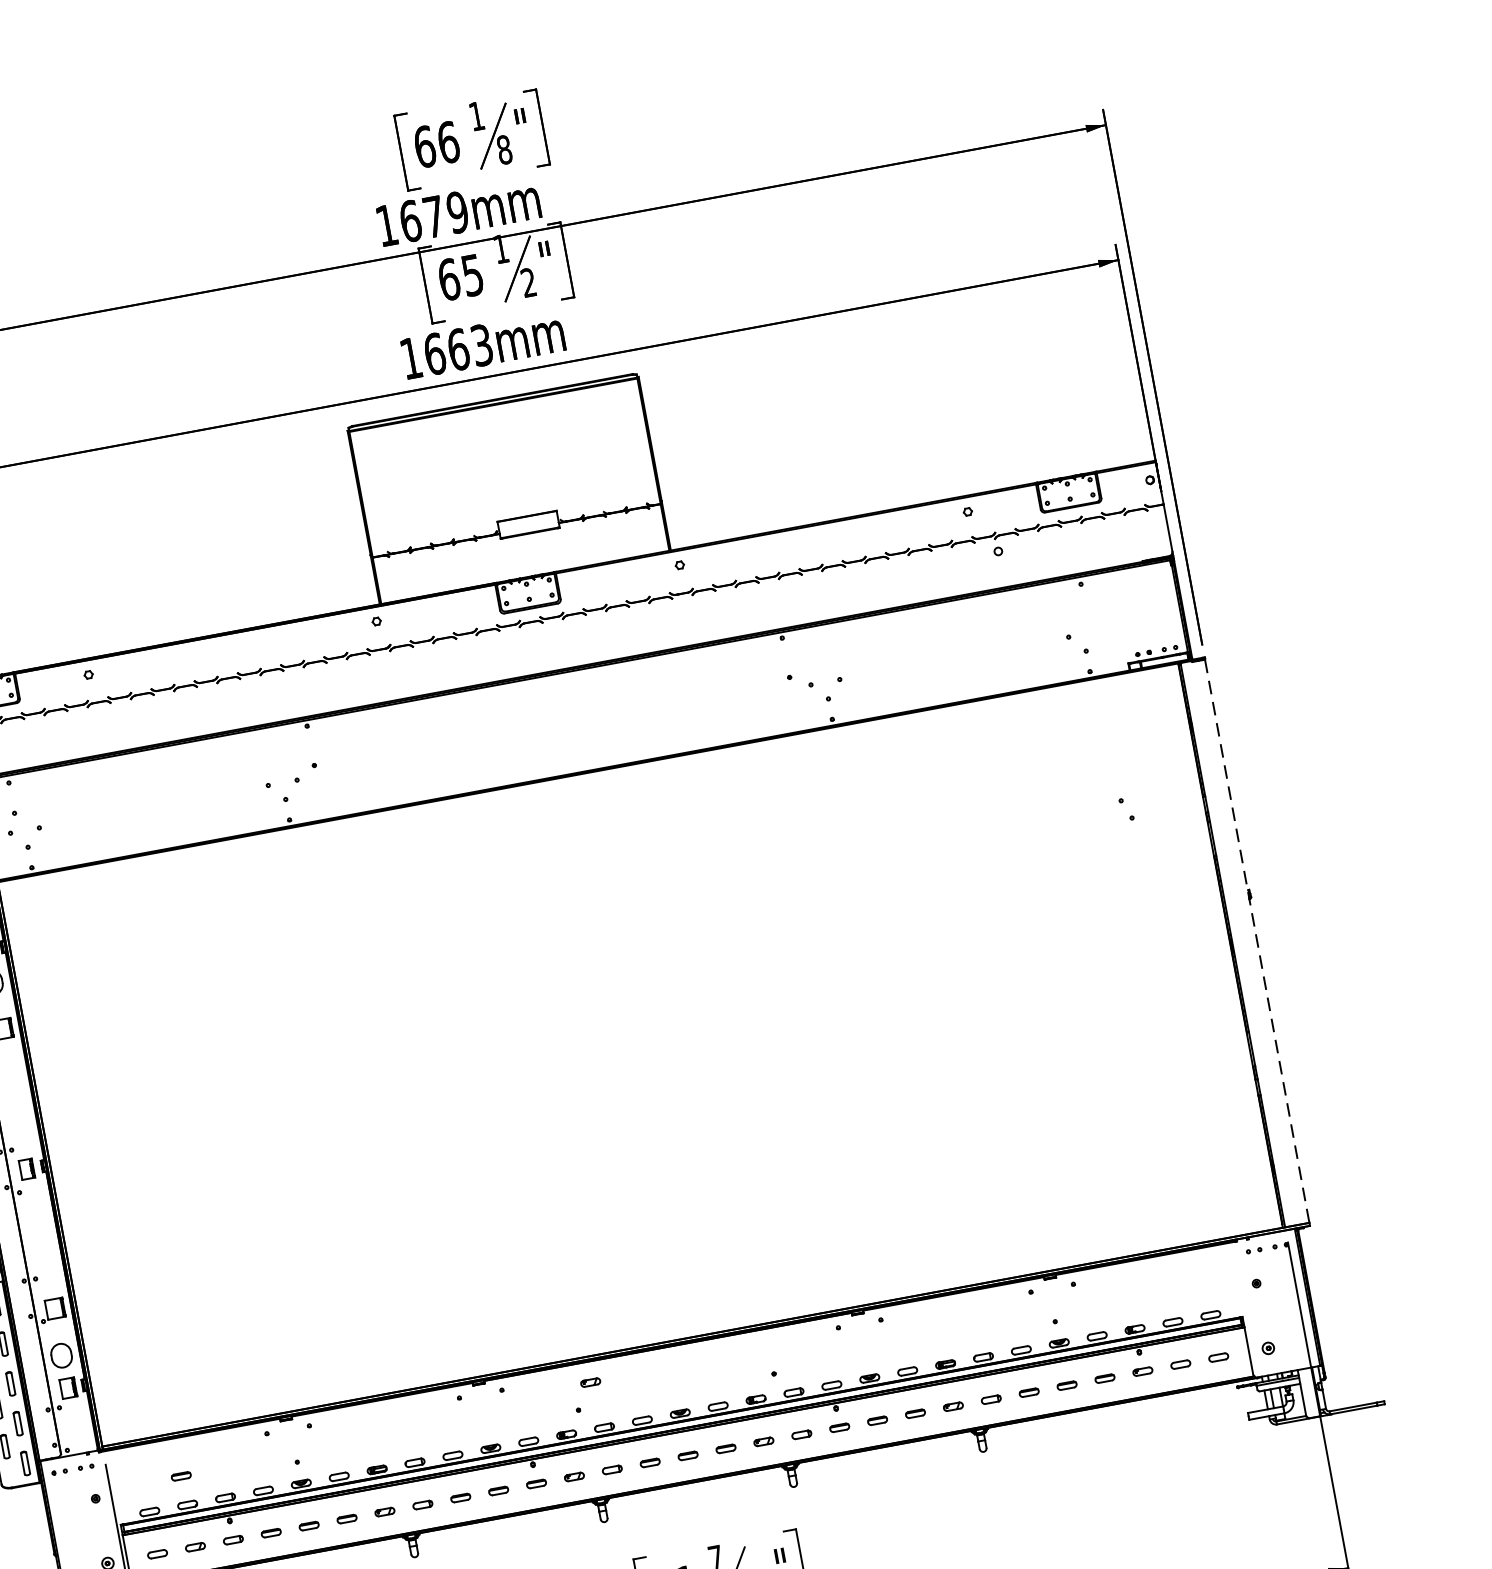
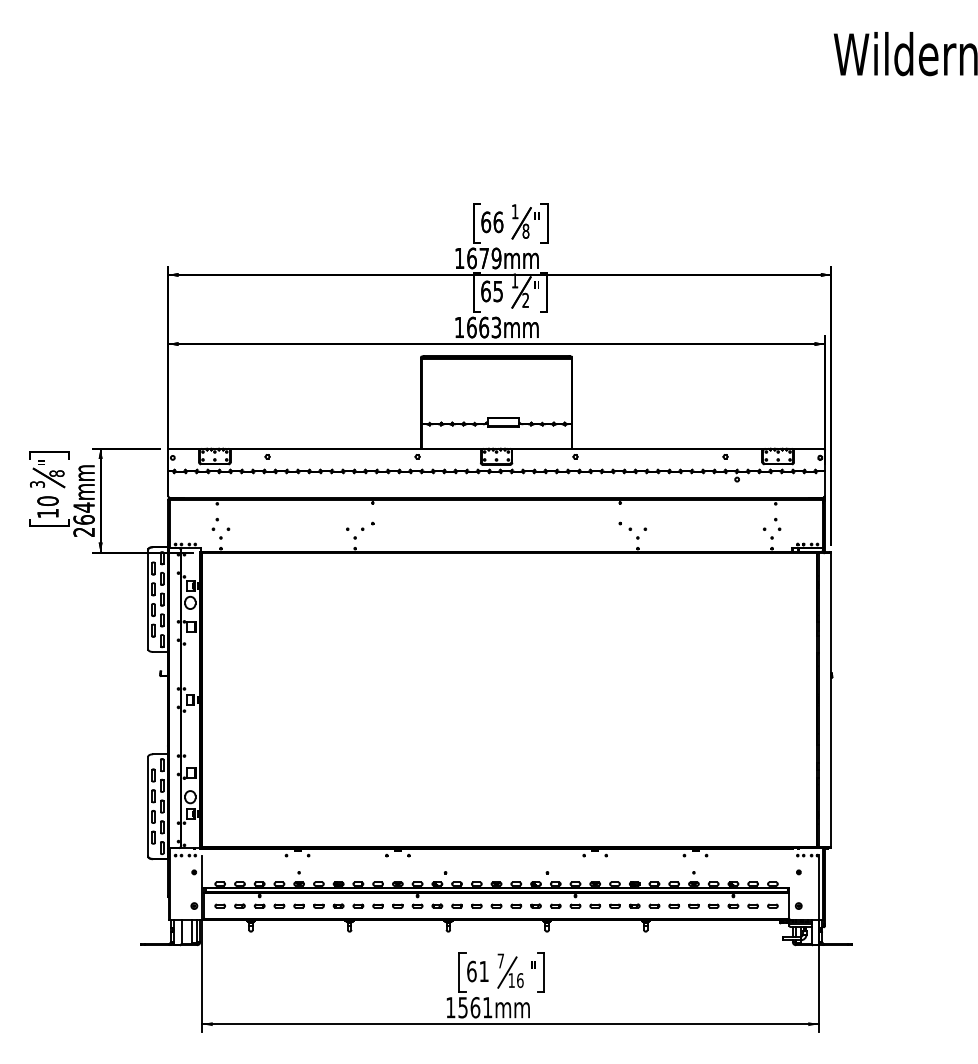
part: (1125, 807) -> (777, 523), moved
line: (1258, 942) -> (831, 700), dashed -> solid
part: (590, 1381) -> (454, 859), removed
part: (181, 1475) -> (239, 868), removed

